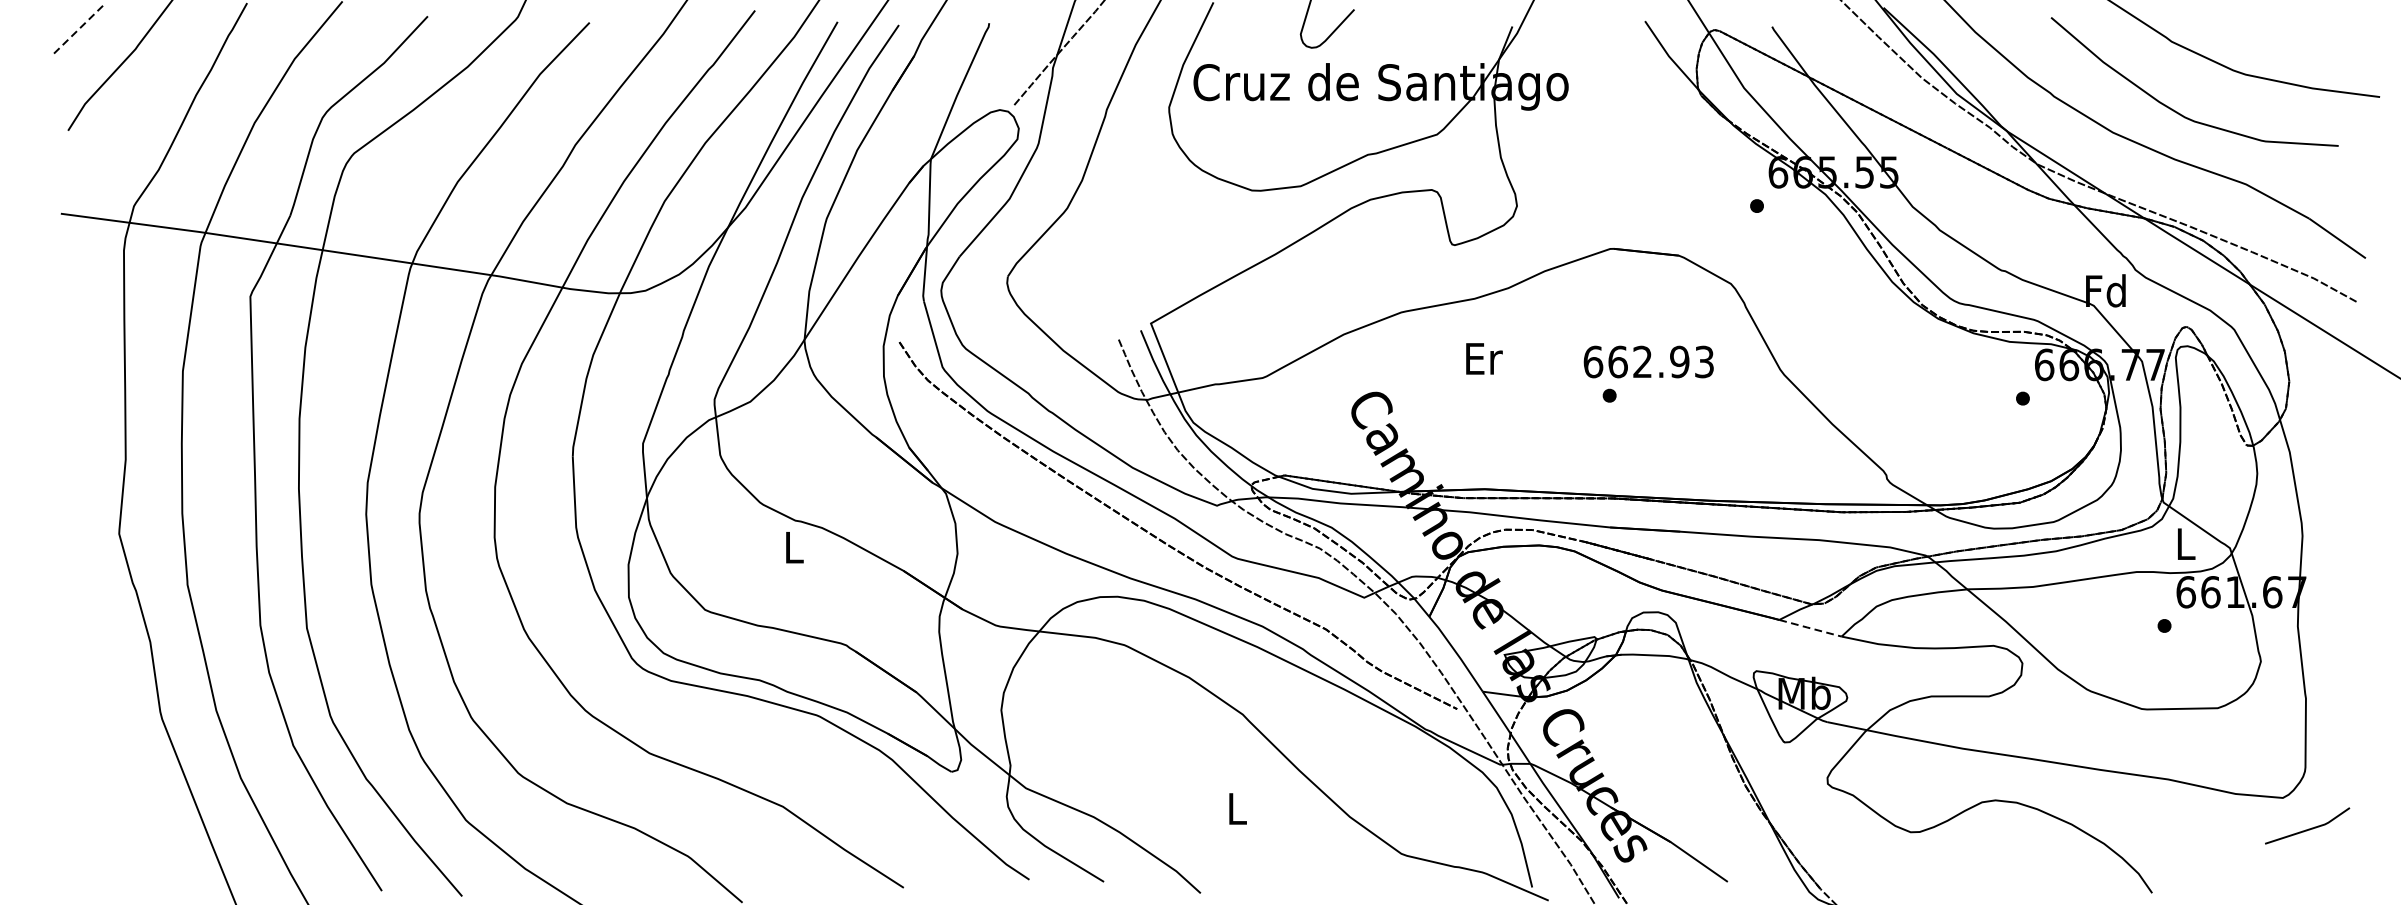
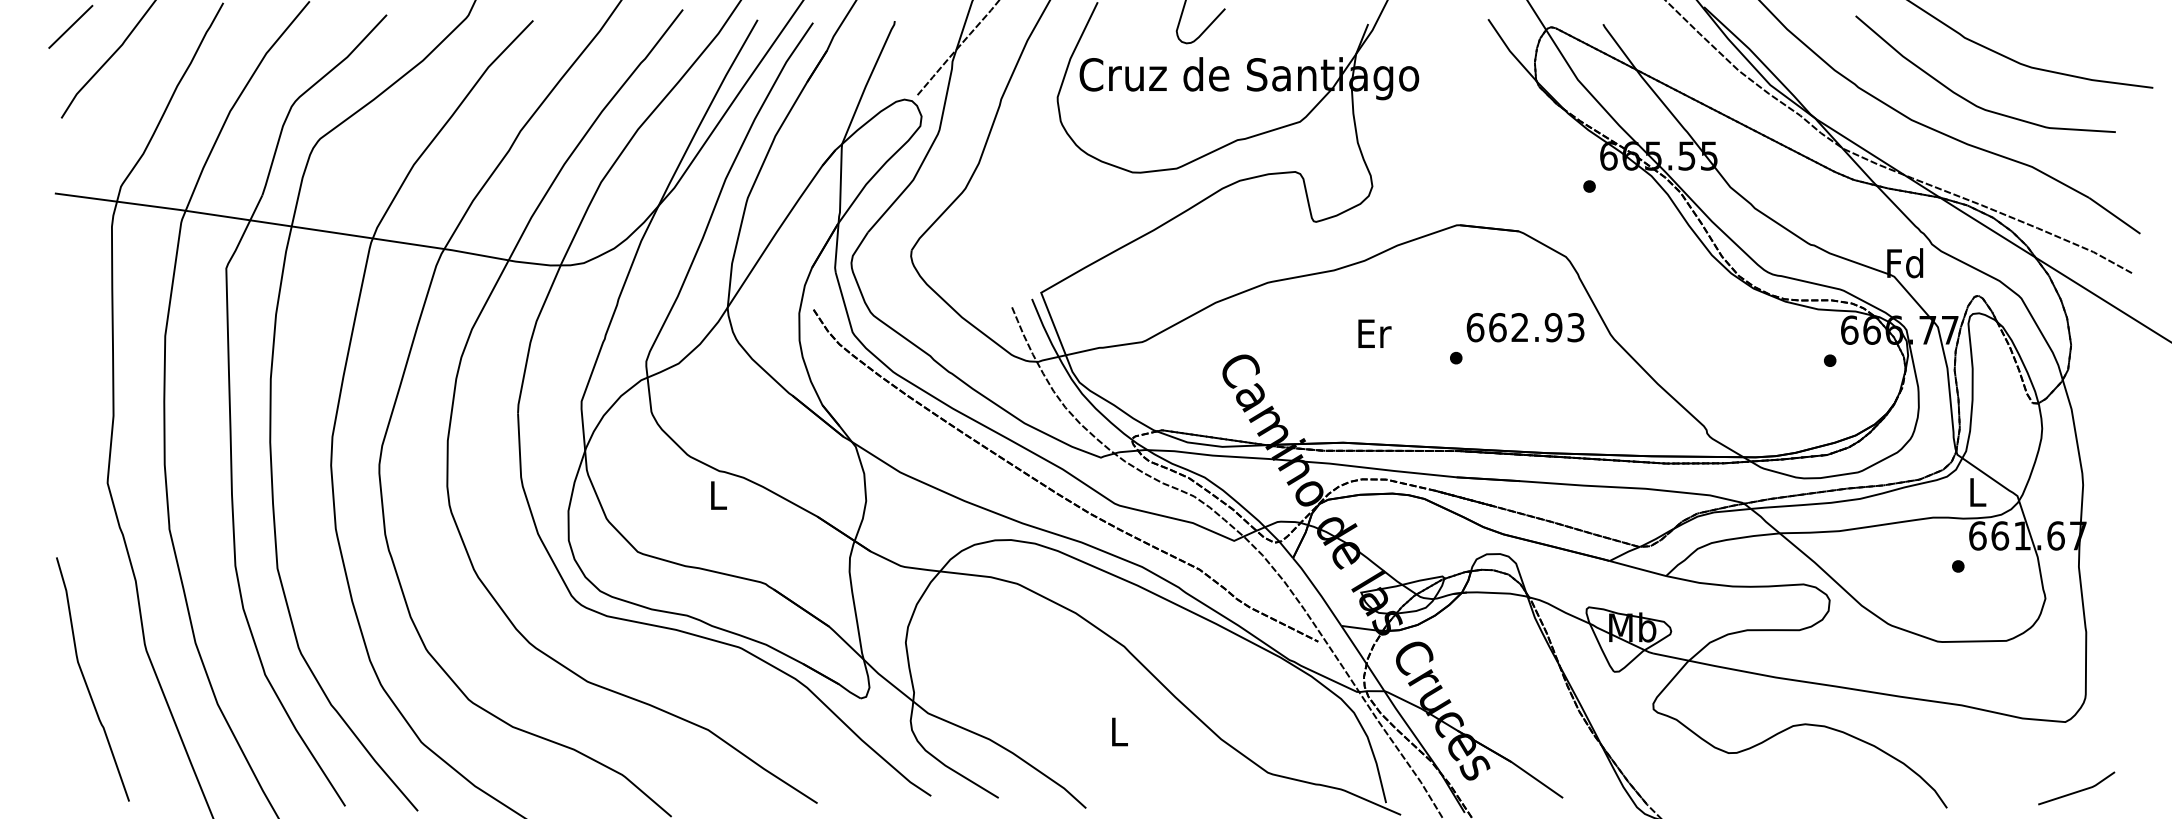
line: (78, 29) -> (70, 26), dashed -> solid
text: (1483, 358) -> (1374, 333), moved
text: (1648, 361) -> (1525, 327), moved
line: (1810, 628) -> (1637, 568), dashed -> solid
curve: (95, 753) -> (86, 681), added
line: (2308, 828) -> (2077, 790), moved

